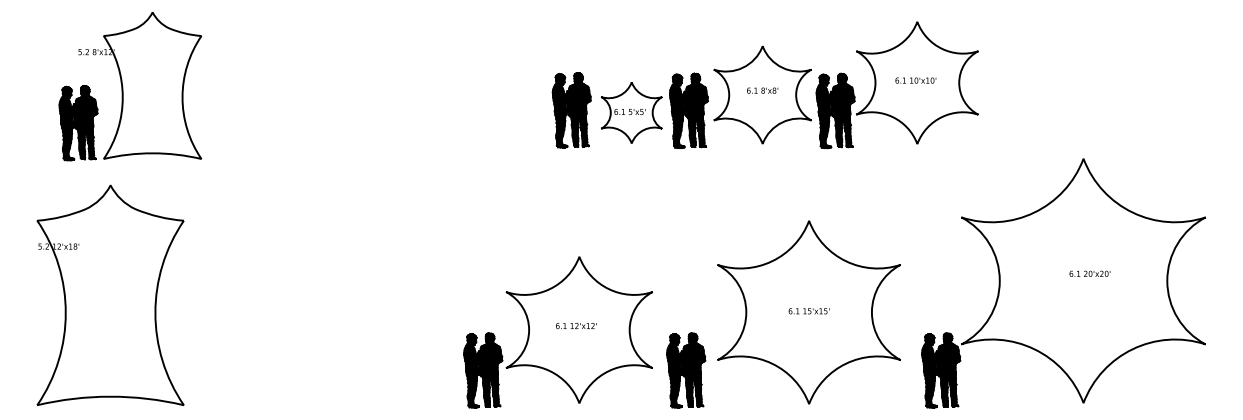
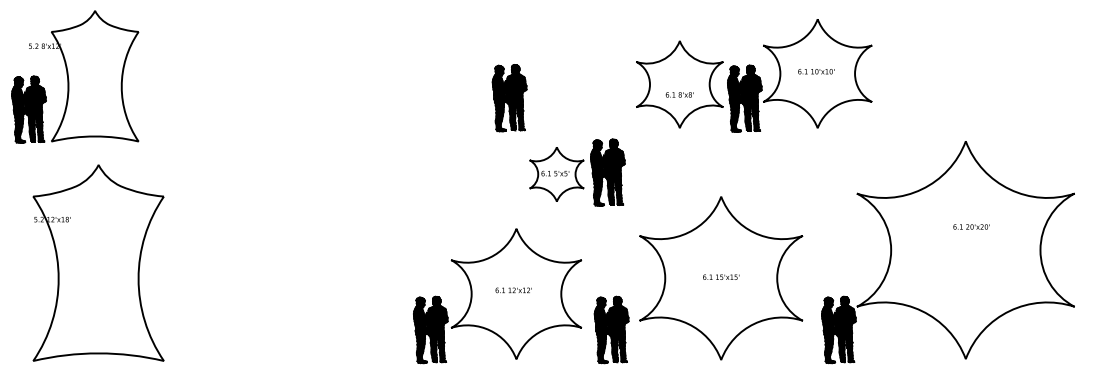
part: (130, 86) -> (75, 76), moved
text: (762, 90) -> (679, 94), moved
part: (654, 110) -> (577, 172), moved
text: (1089, 273) -> (971, 226), moved

